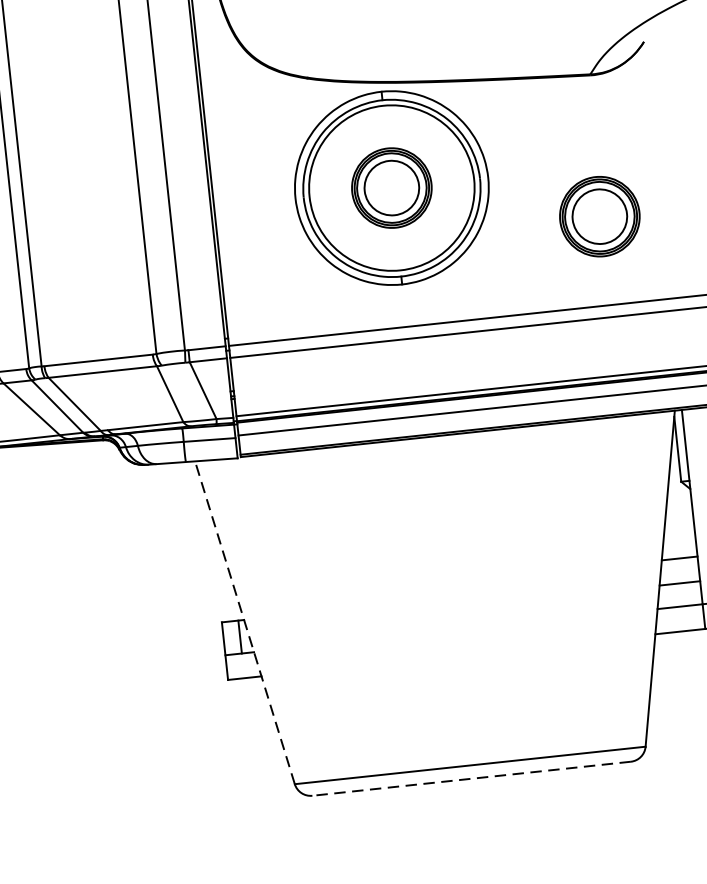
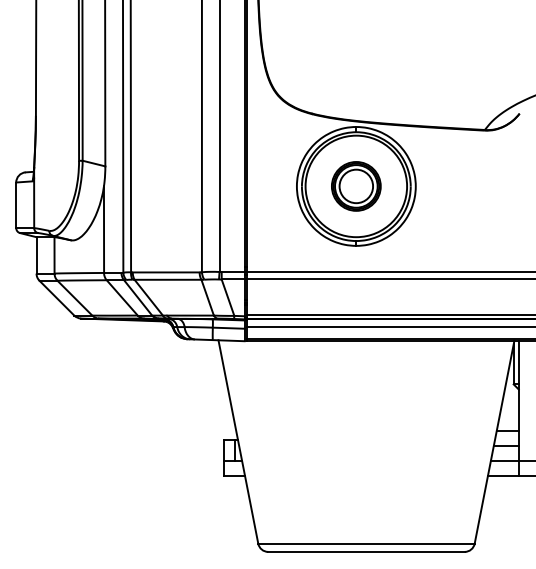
part: (600, 216) -> (481, 217), removed
line: (245, 623) -> (238, 442), dashed -> solid
line: (469, 778) -> (365, 551), dashed -> solid

